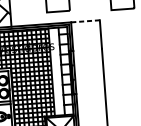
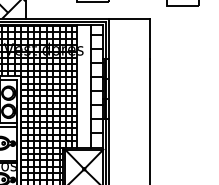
line: (85, 21) -> (129, 18), dashed -> solid

